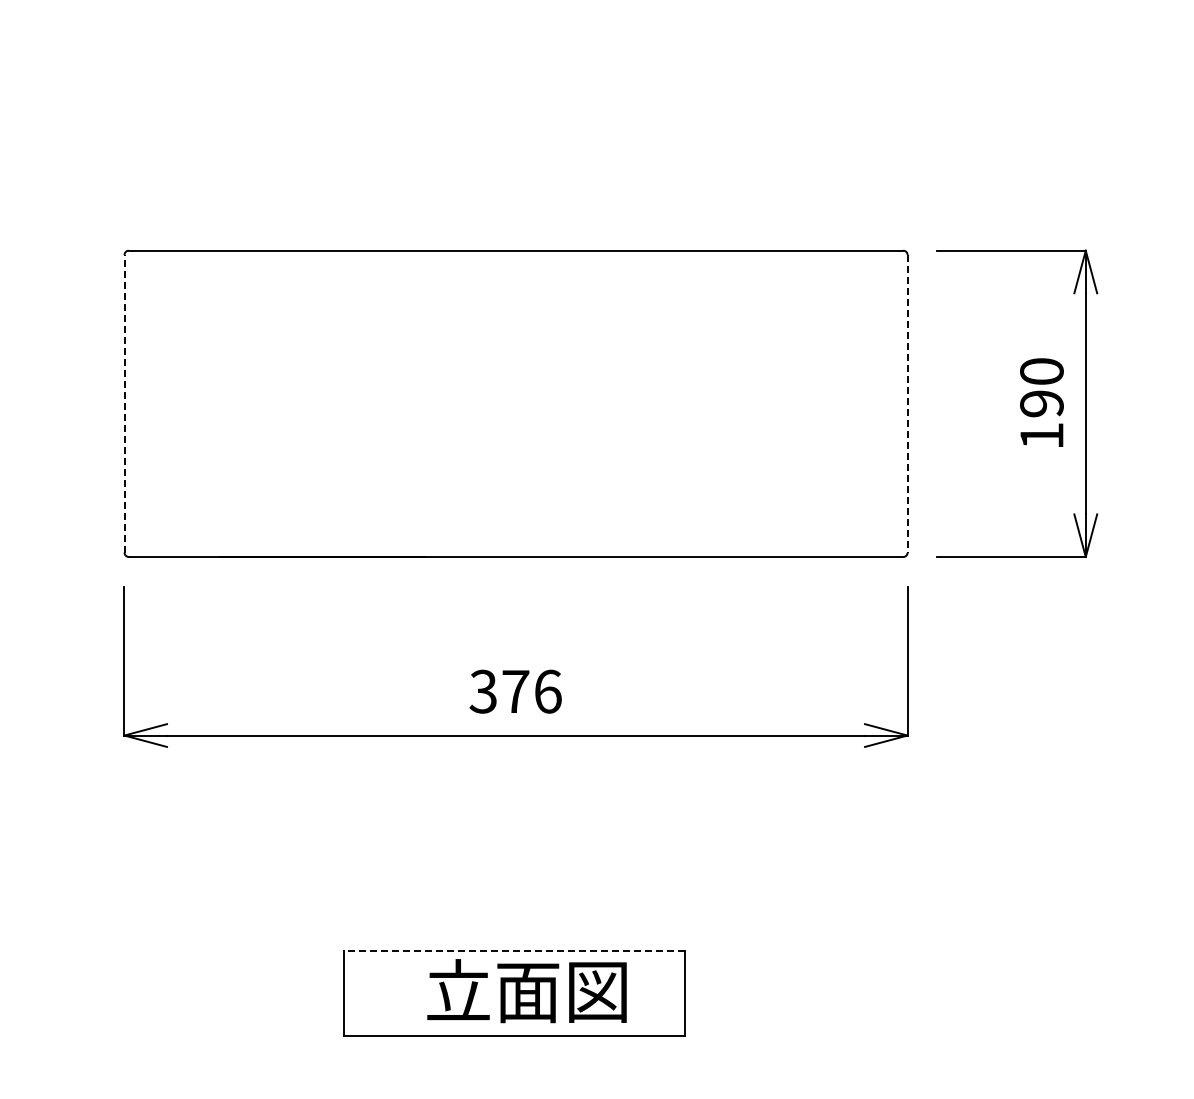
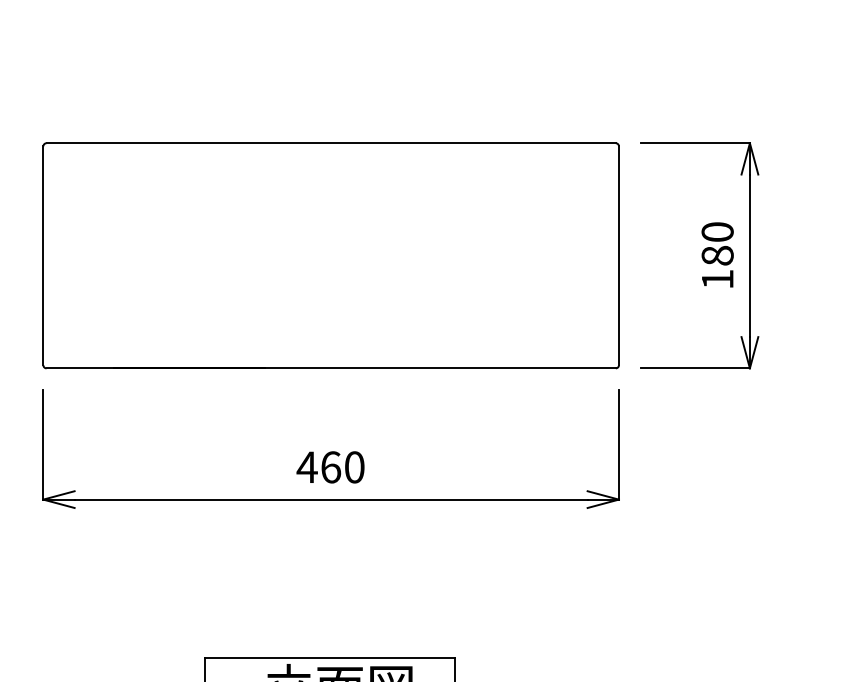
line: (124, 403) -> (43, 255), dashed -> solid
line: (907, 403) -> (618, 255), dashed -> solid
text: (1041, 403) -> (717, 255), 190 -> 180
text: (514, 691) -> (330, 467), 376 -> 460
line: (513, 950) -> (329, 657), dashed -> solid

